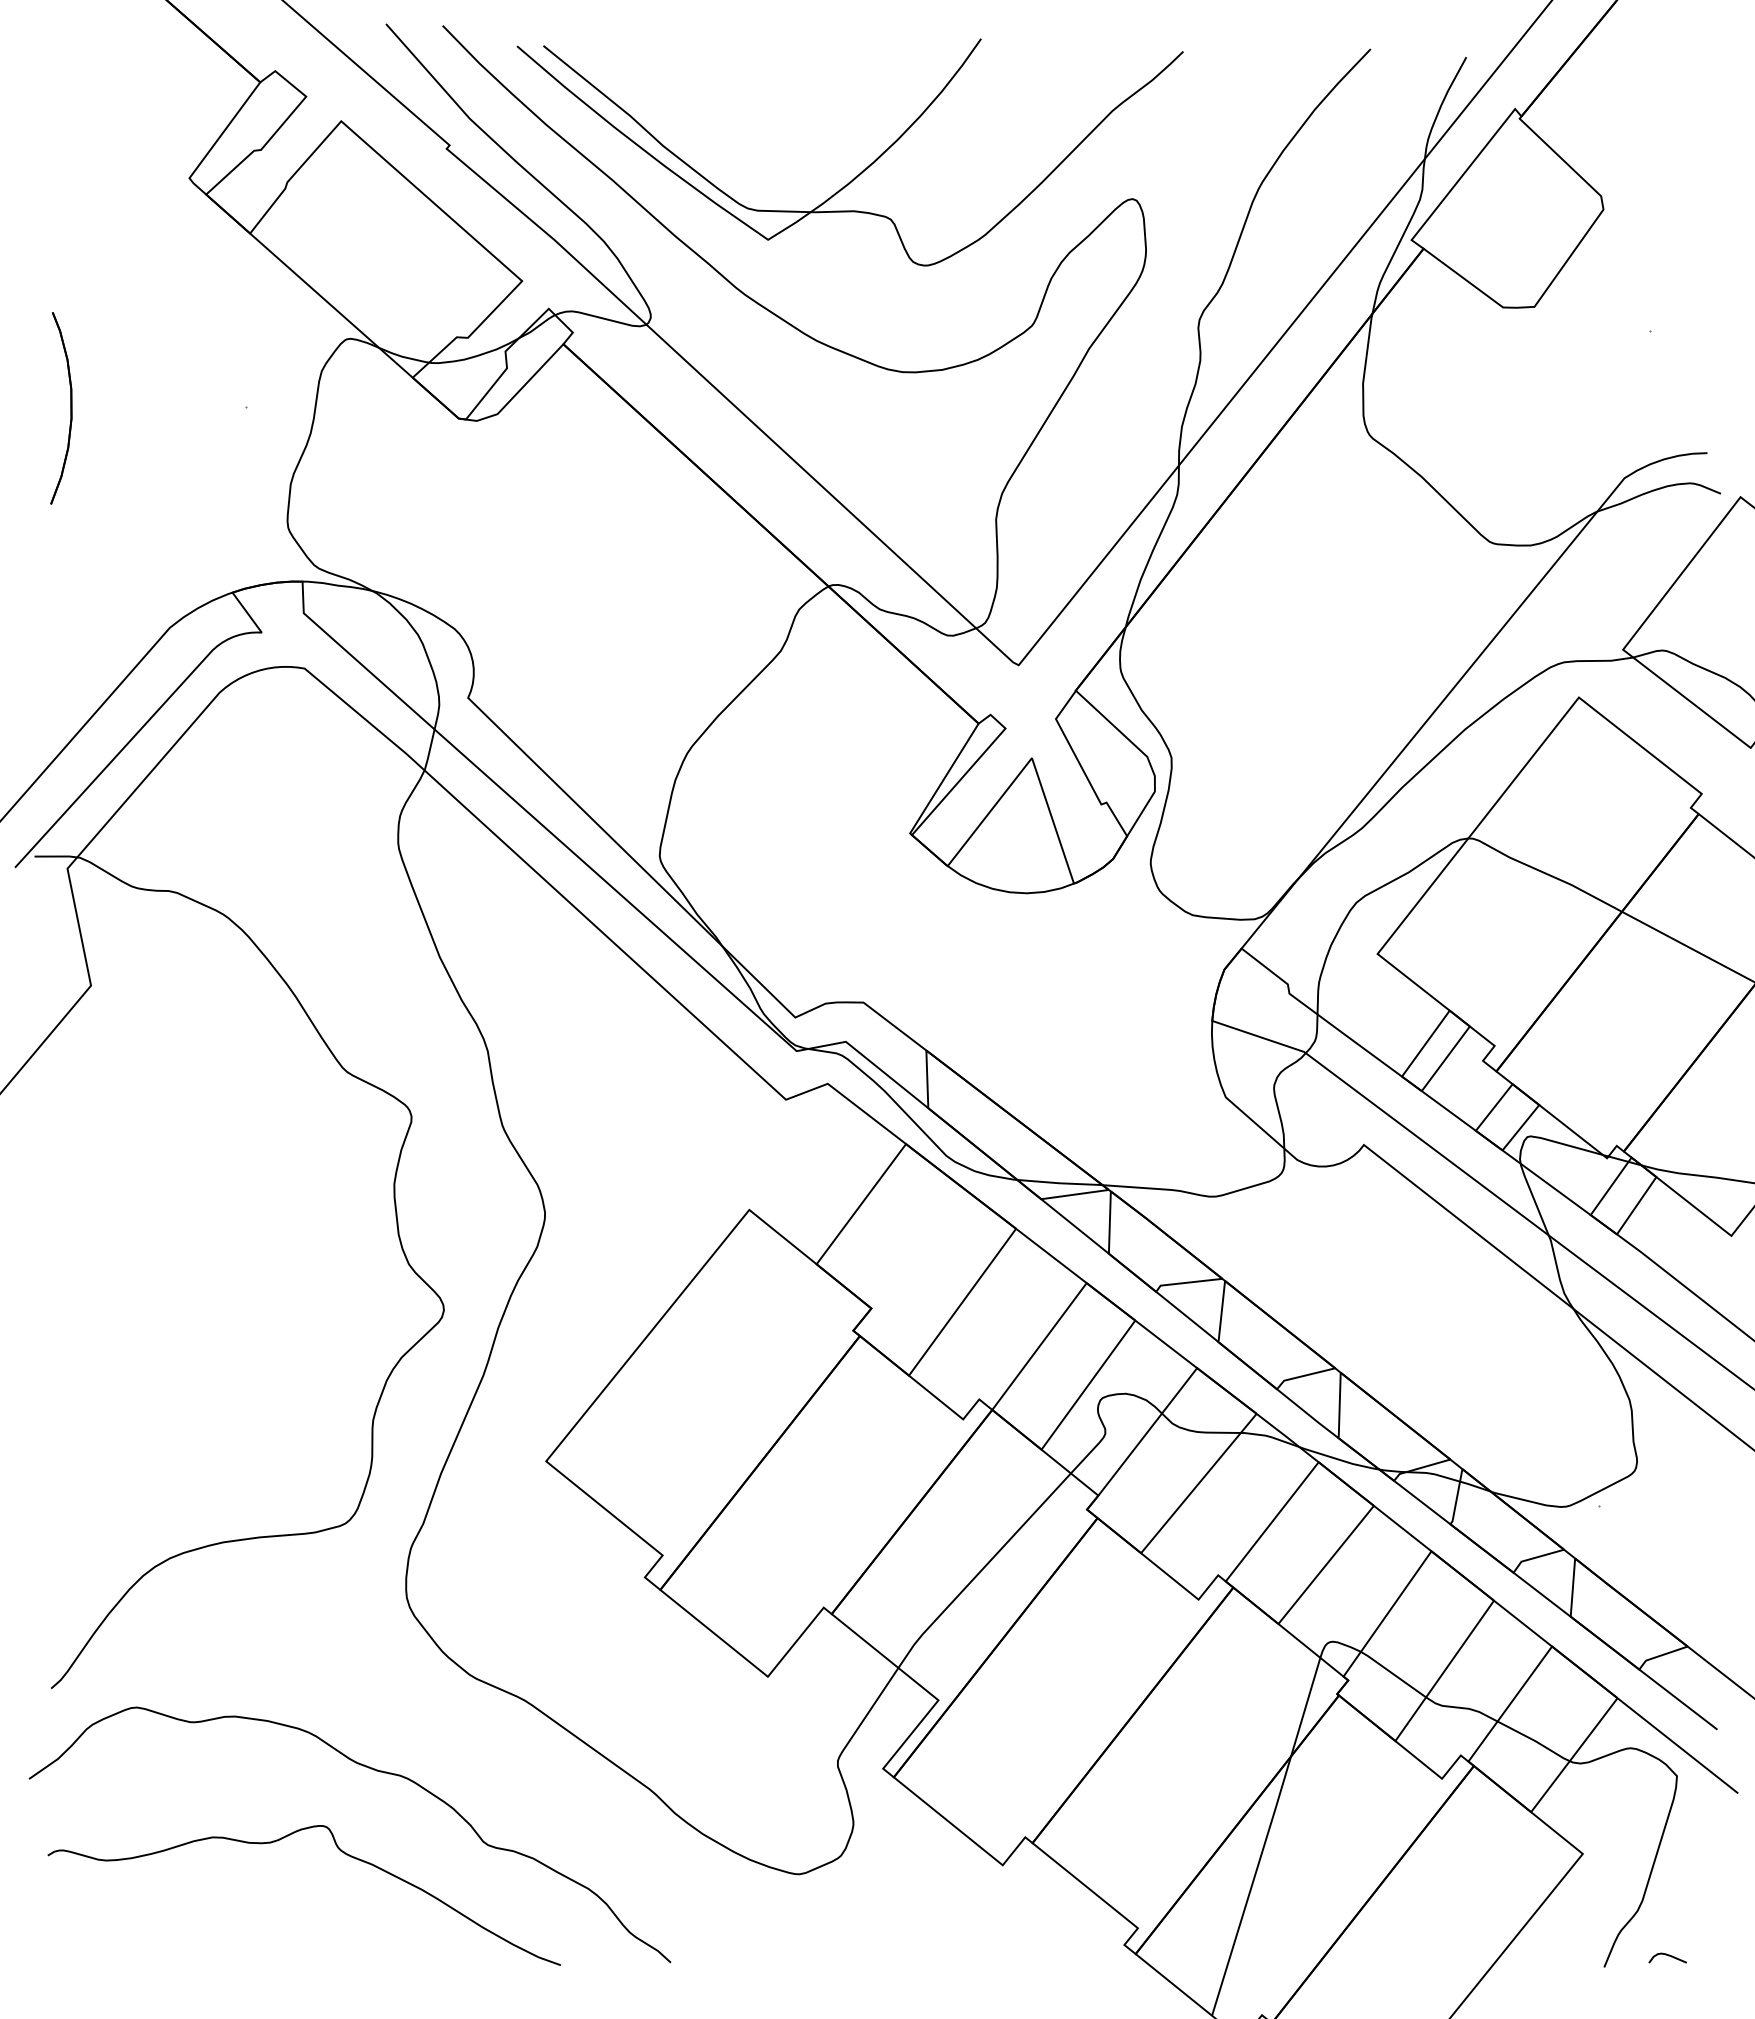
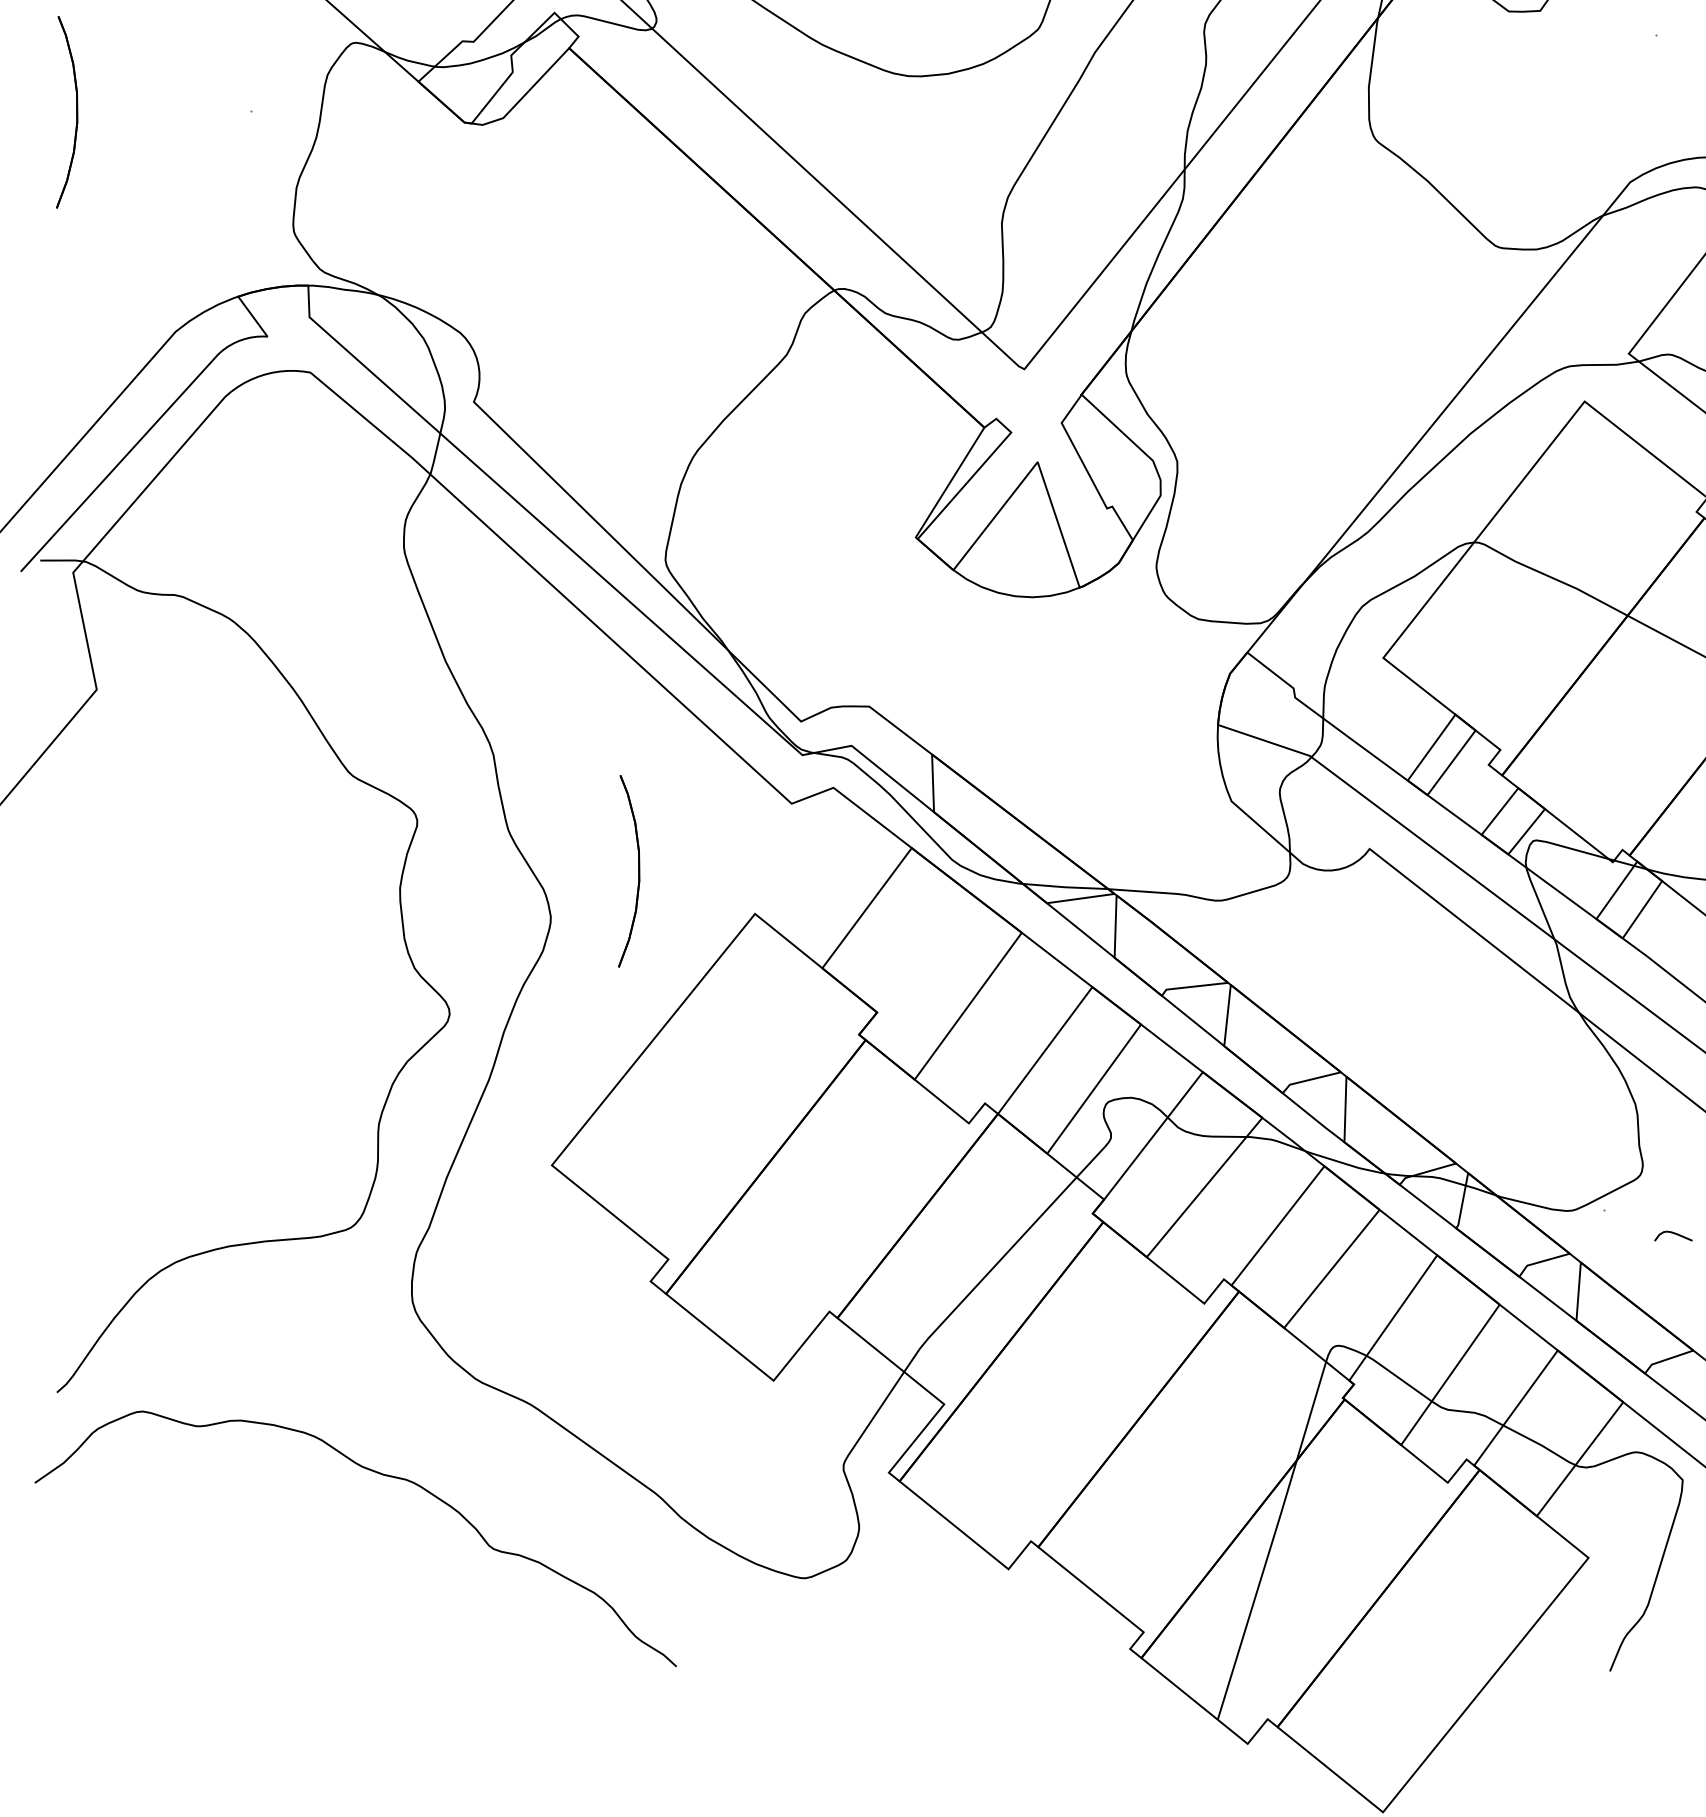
part: (632, 1167) -> (638, 871), added
curve: (340, 1851) -> (346, 1555), removed
curve: (1668, 1956) -> (1674, 1234), moved

